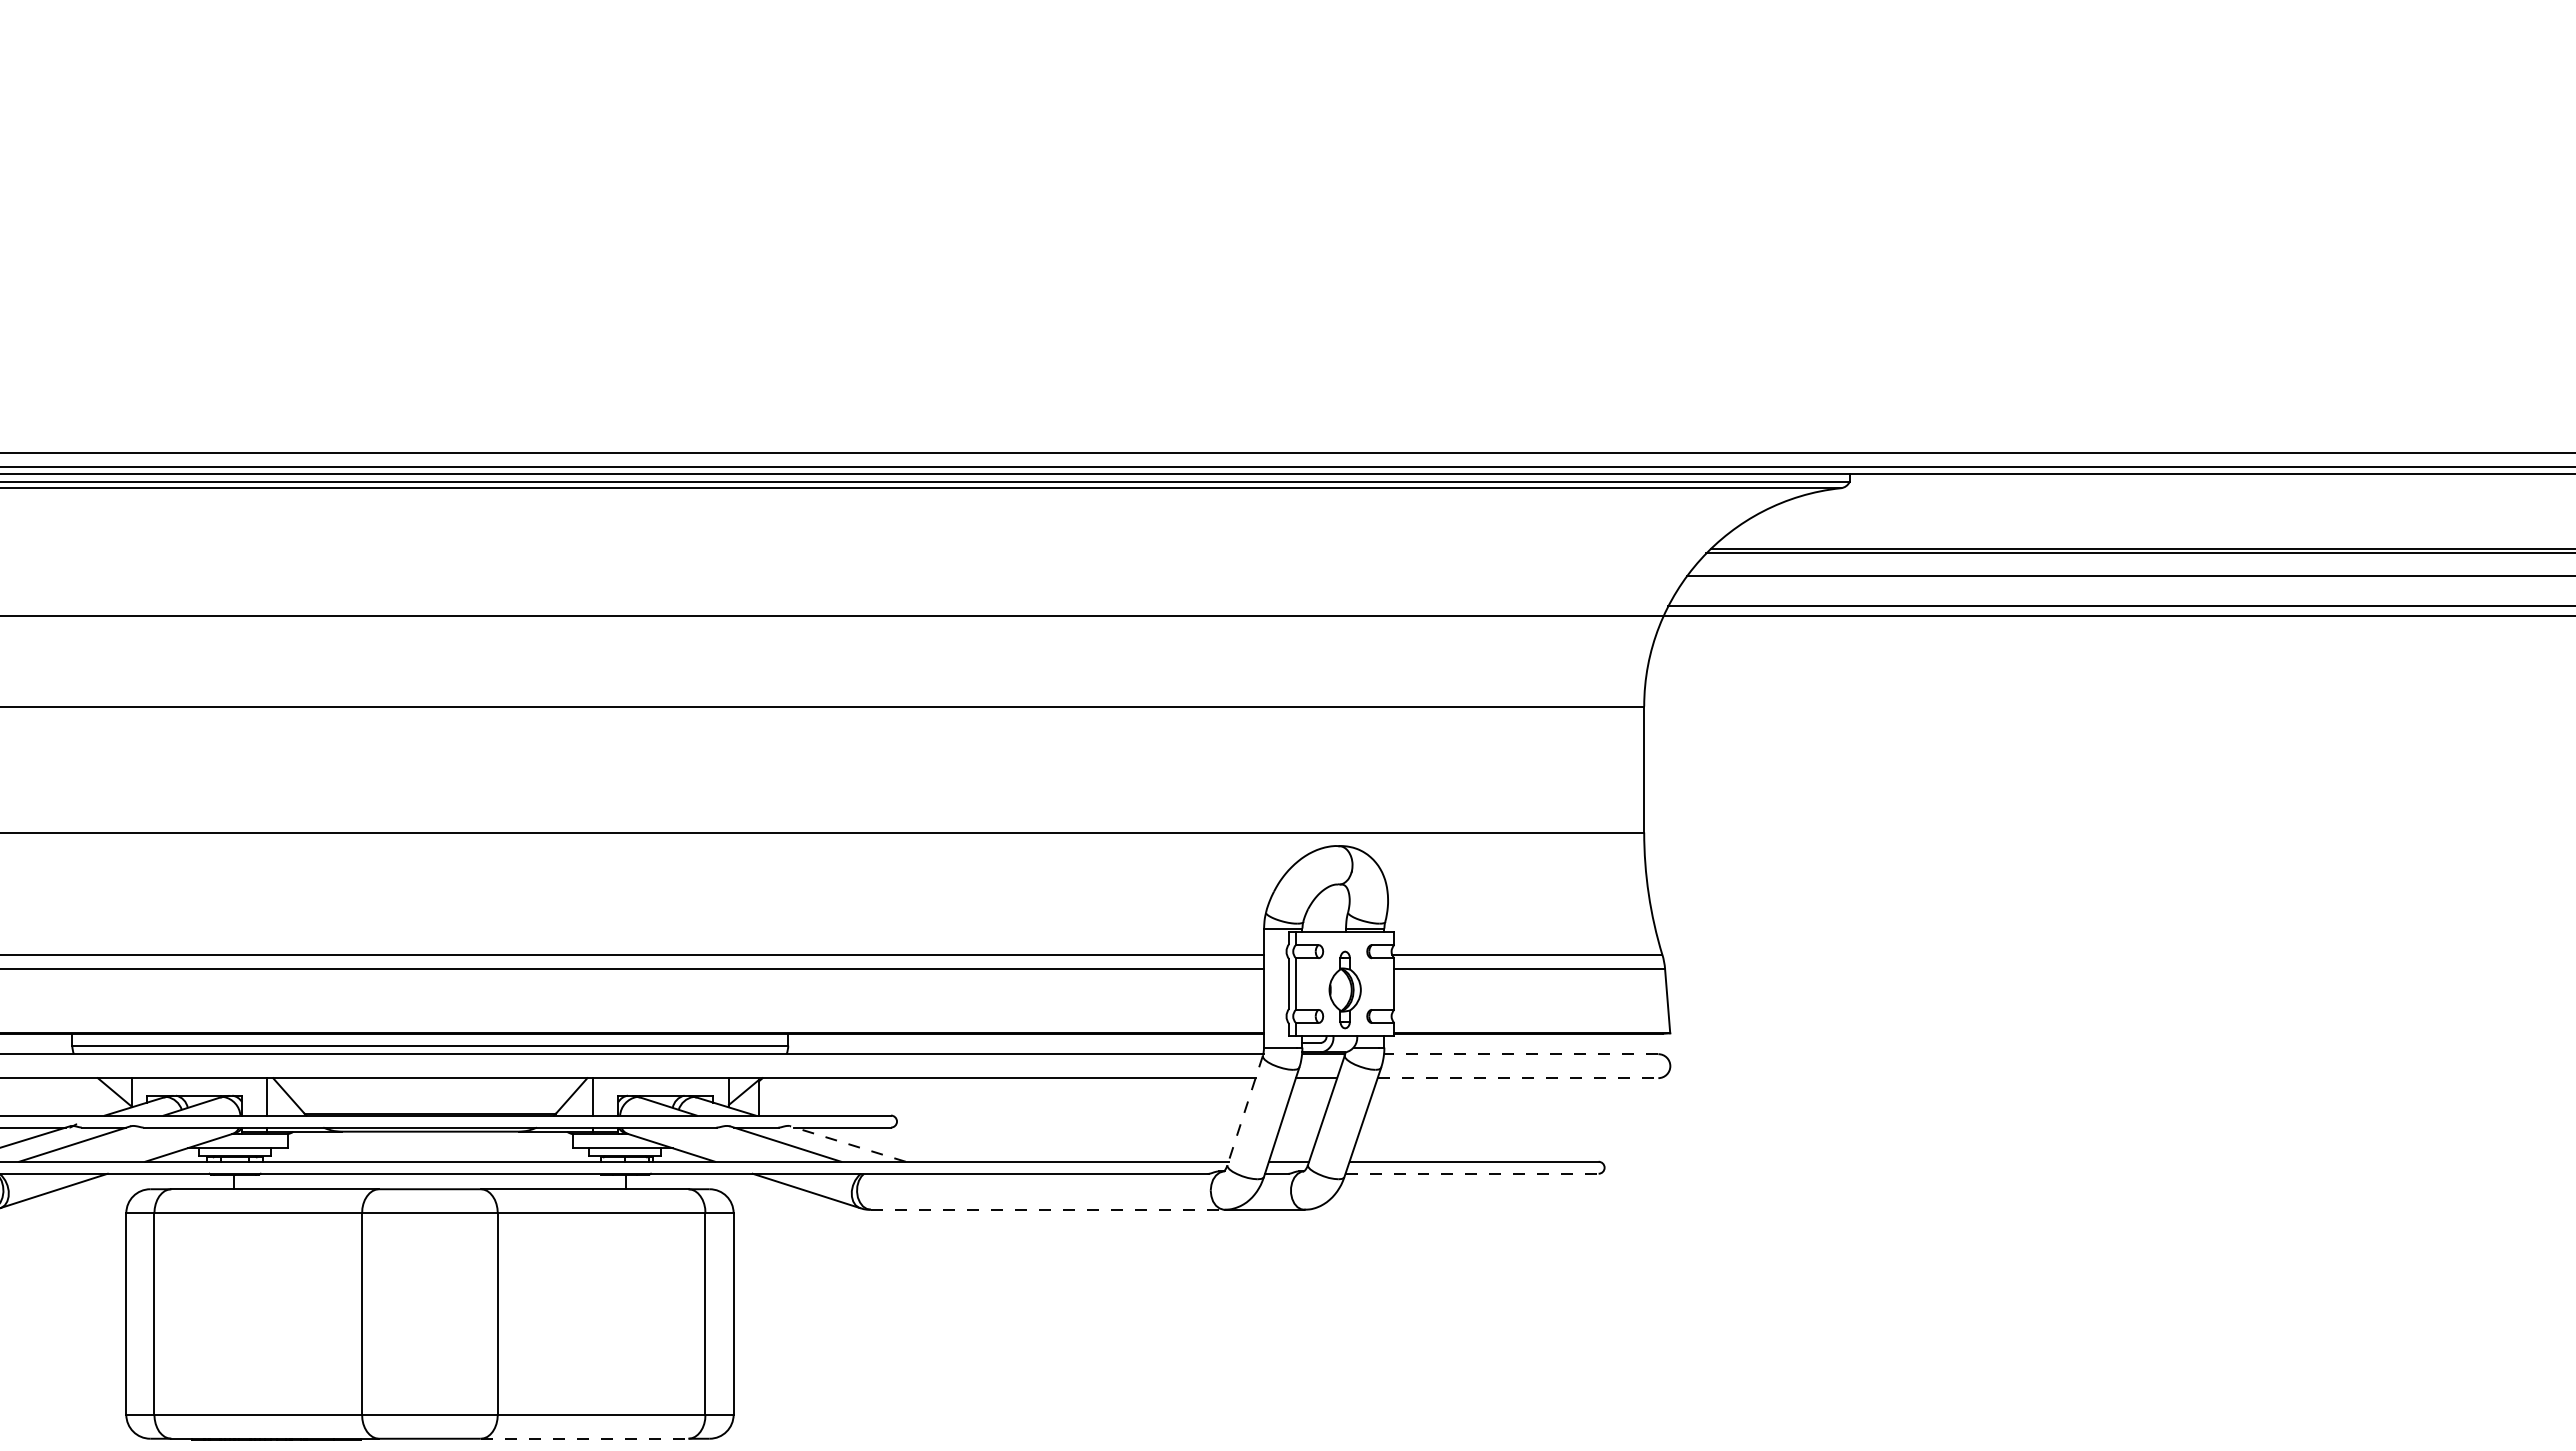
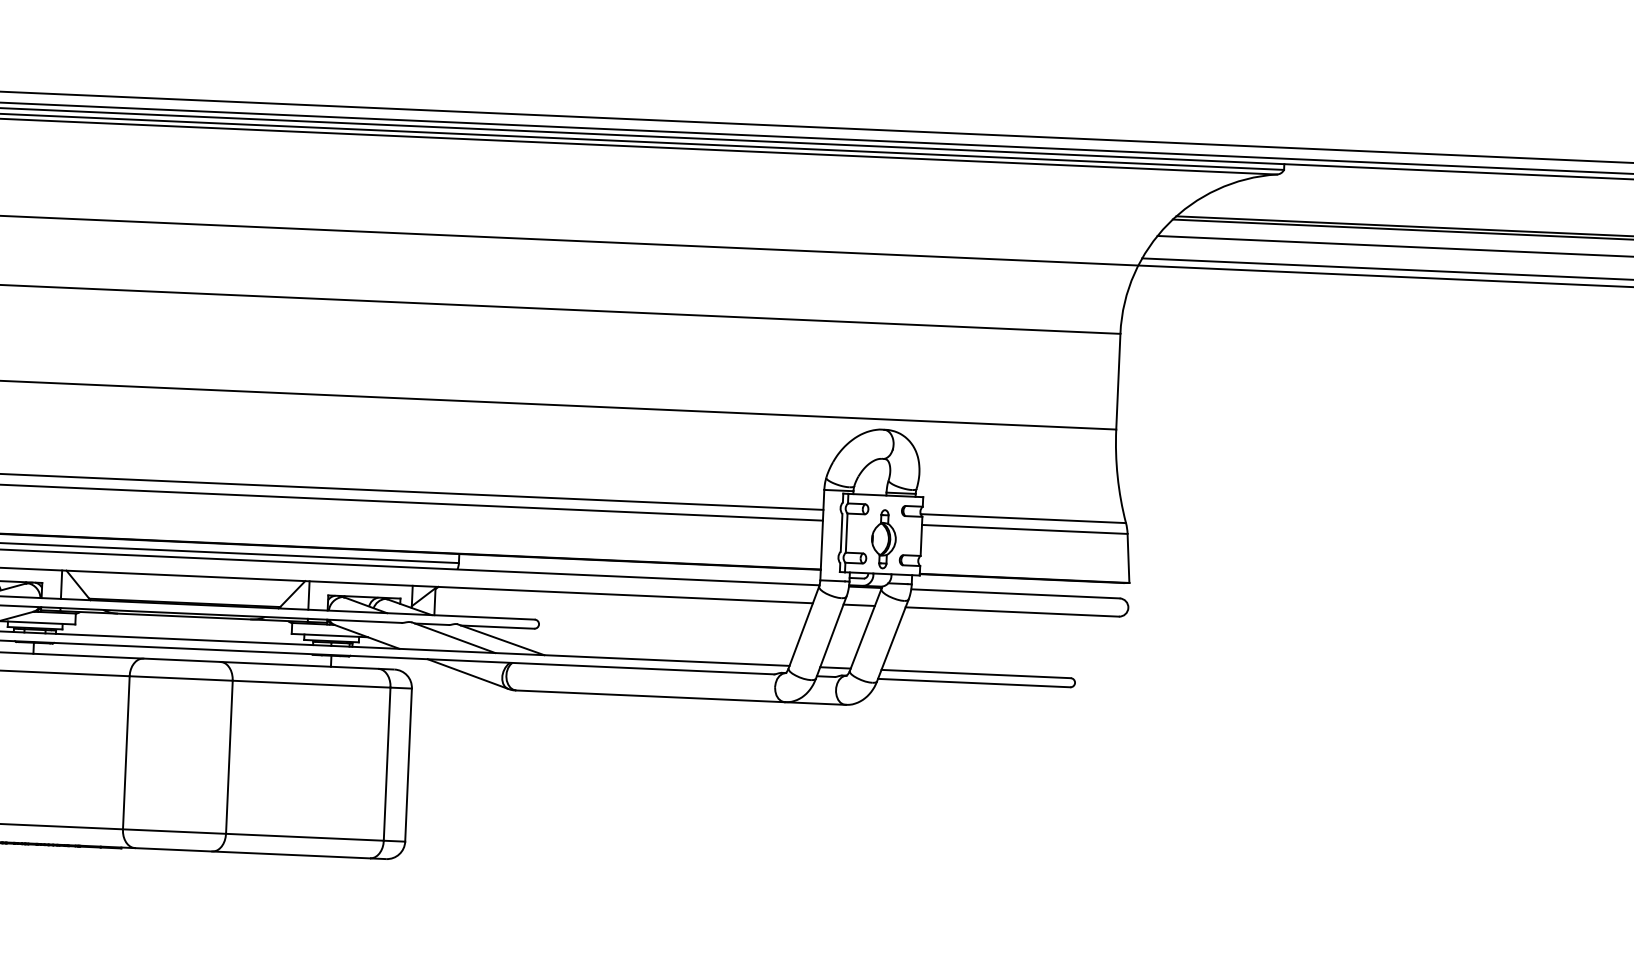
line: (1521, 1054) -> (1015, 594), dashed -> solid
line: (1518, 1078) -> (1012, 612), dashed -> solid
line: (1245, 1110) -> (804, 627), dashed -> solid
line: (847, 1143) -> (500, 639), dashed -> solid
line: (1472, 1173) -> (974, 682), dashed -> solid
line: (1047, 1209) -> (650, 696), dashed -> solid
line: (584, 1438) -> (291, 854), dashed -> solid

